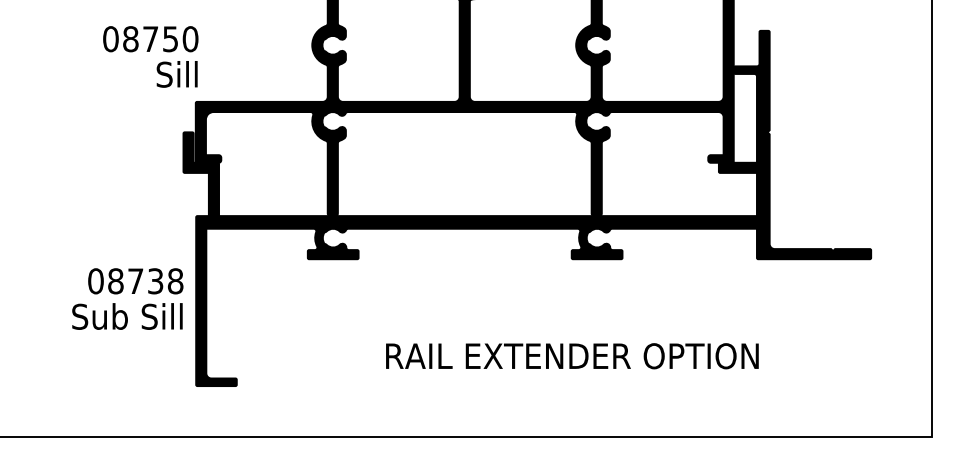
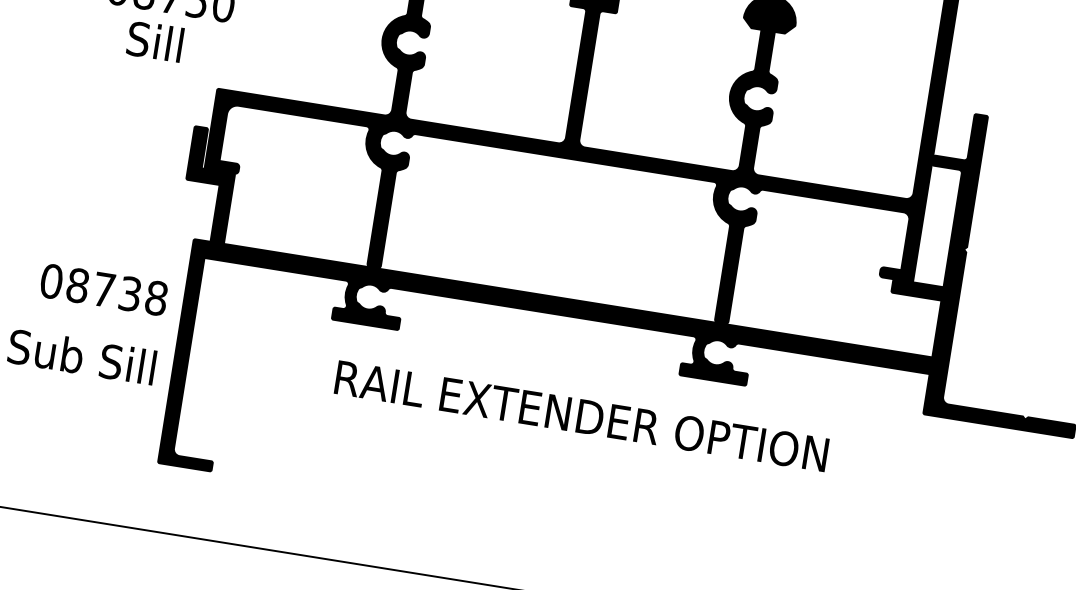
text: (176, 74) -> (154, 41), moved
text: (135, 281) -> (103, 290), moved
text: (572, 356) -> (581, 416), moved

